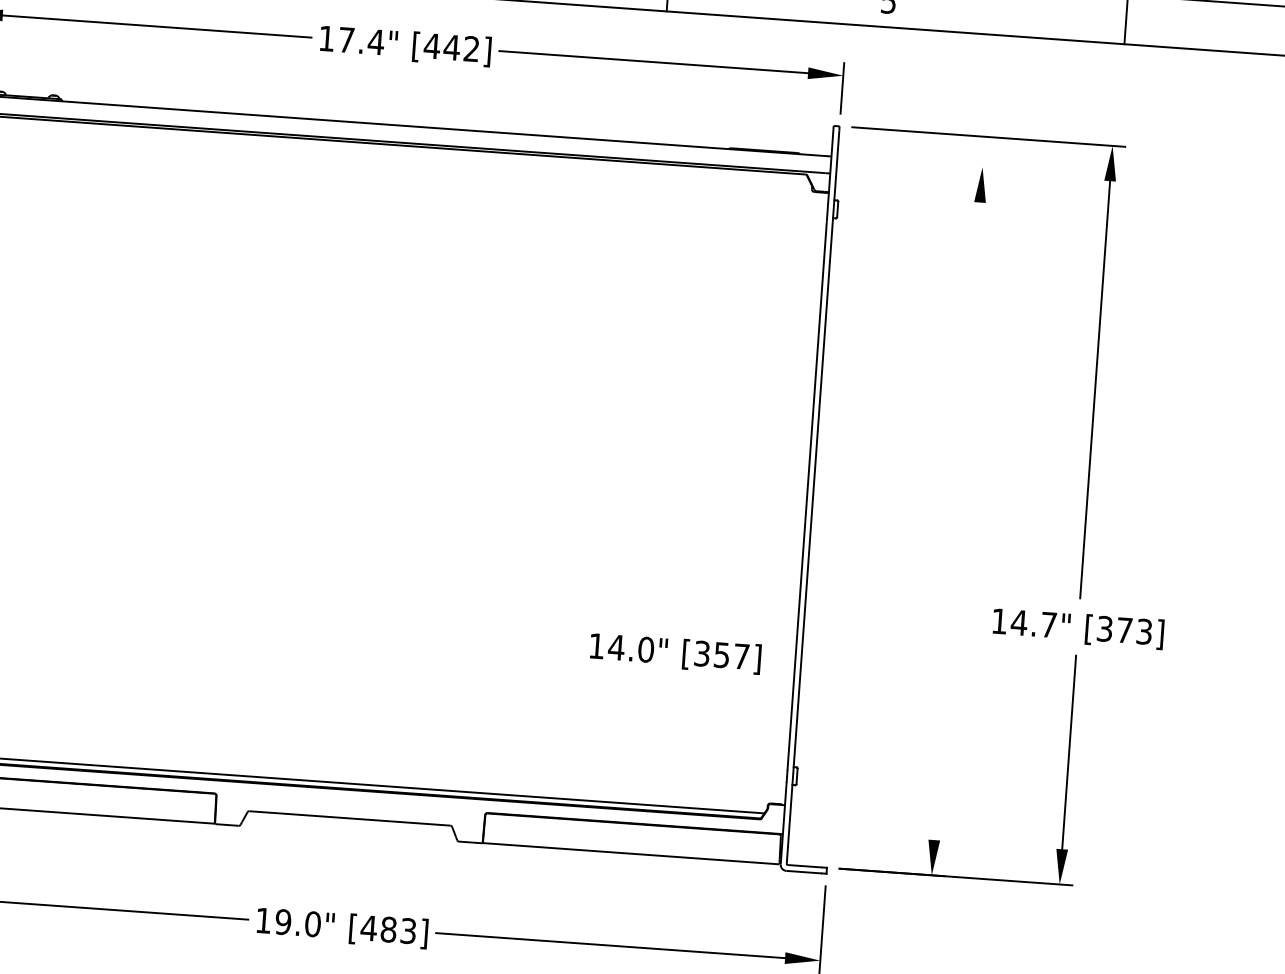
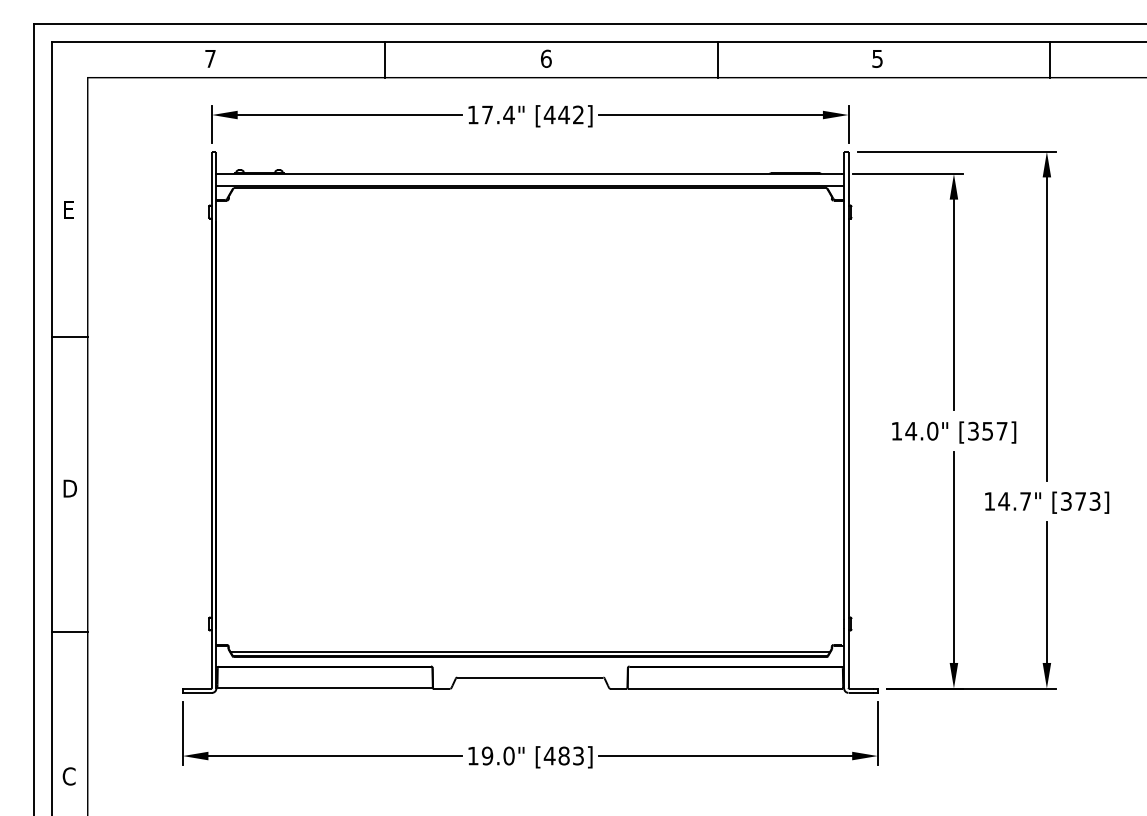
line: (919, 163) -> (908, 174), added
line: (969, 346) -> (953, 304), added
text: (675, 653) -> (954, 432), moved
line: (944, 694) -> (953, 557), added

